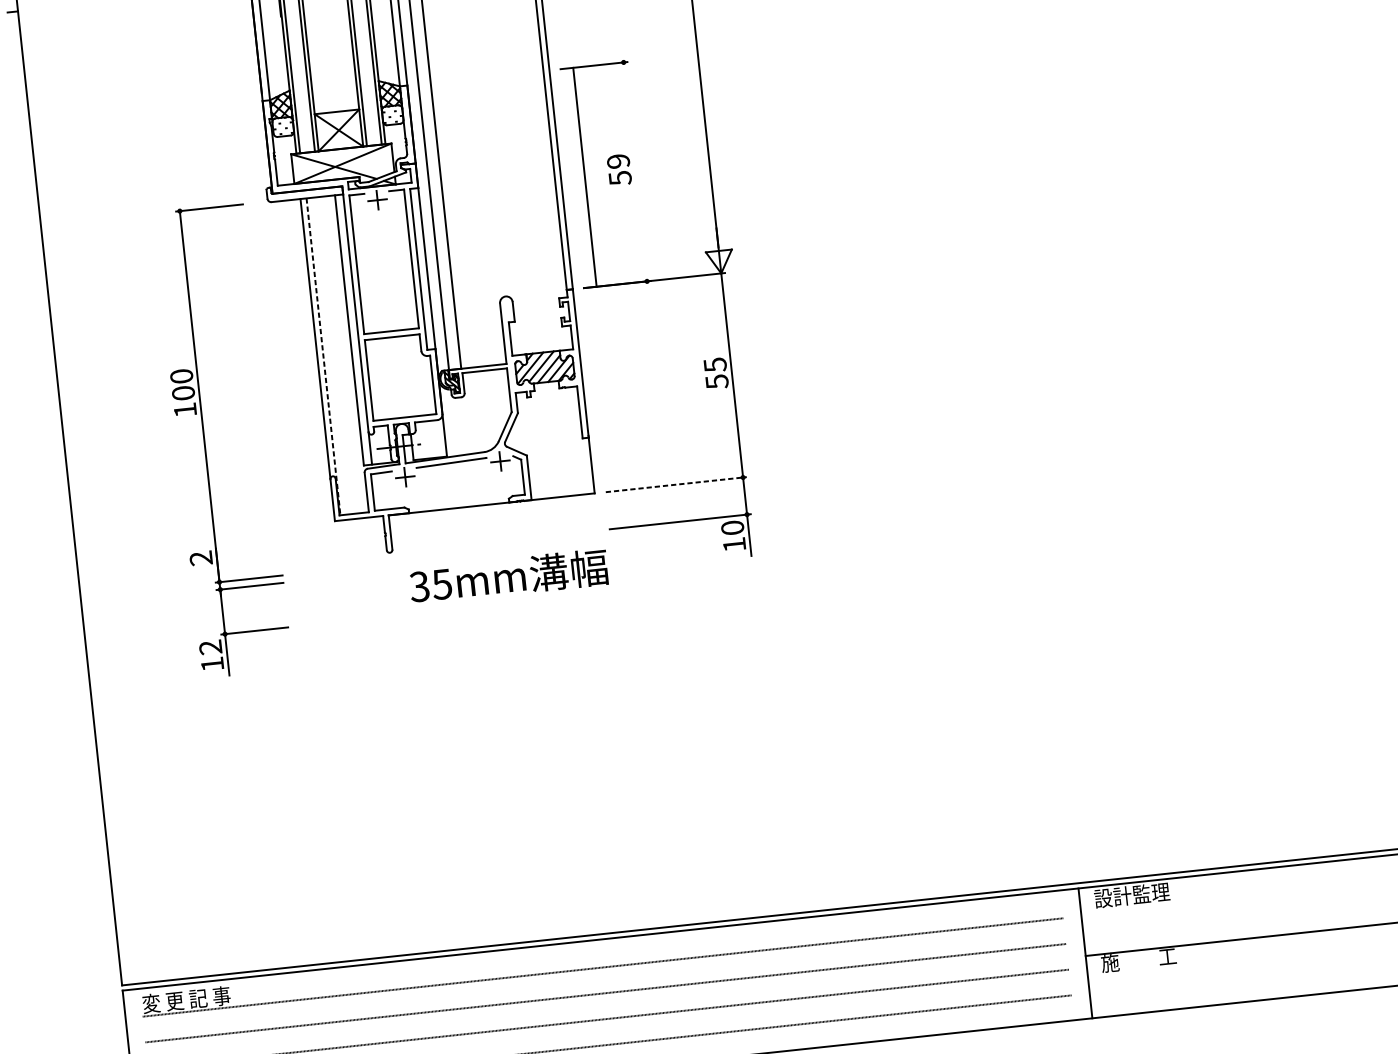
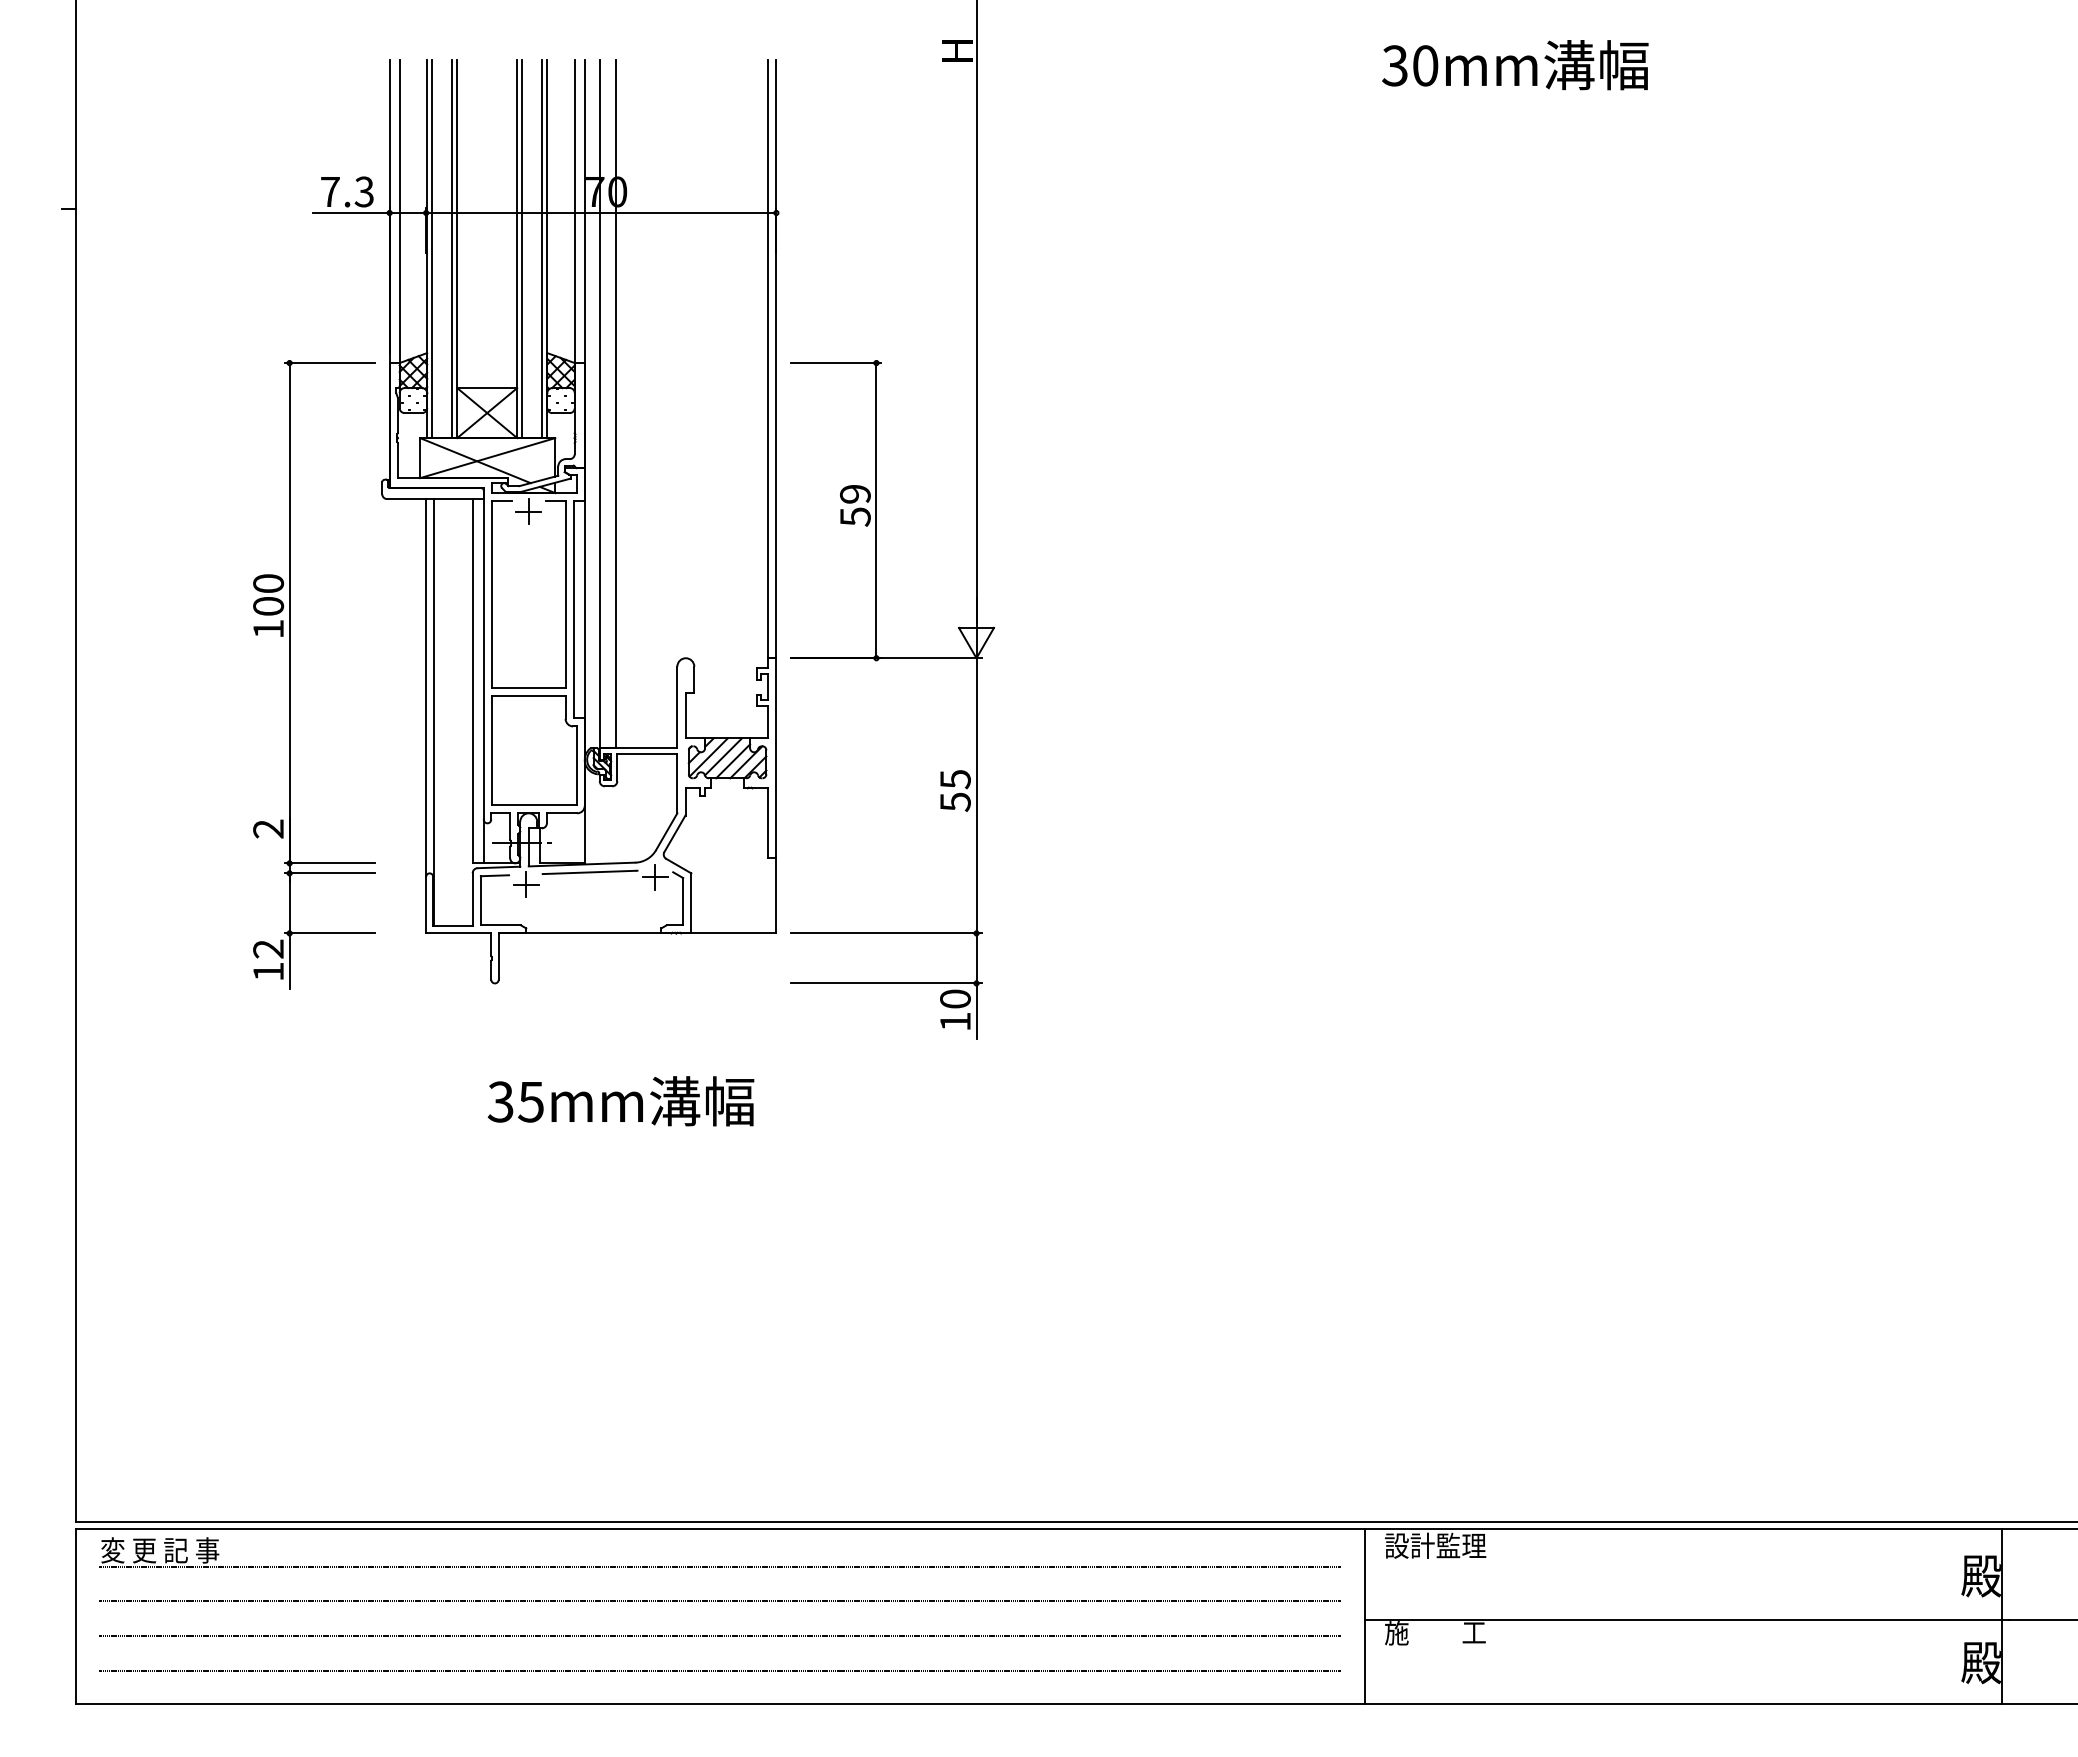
line: (584, 177) -> (876, 510), moved
line: (323, 356) -> (434, 712), dashed -> solid
part: (205, 442) -> (290, 674), moved
line: (676, 484) -> (886, 933), dashed -> solid
text: (508, 576) -> (620, 1101), moved

